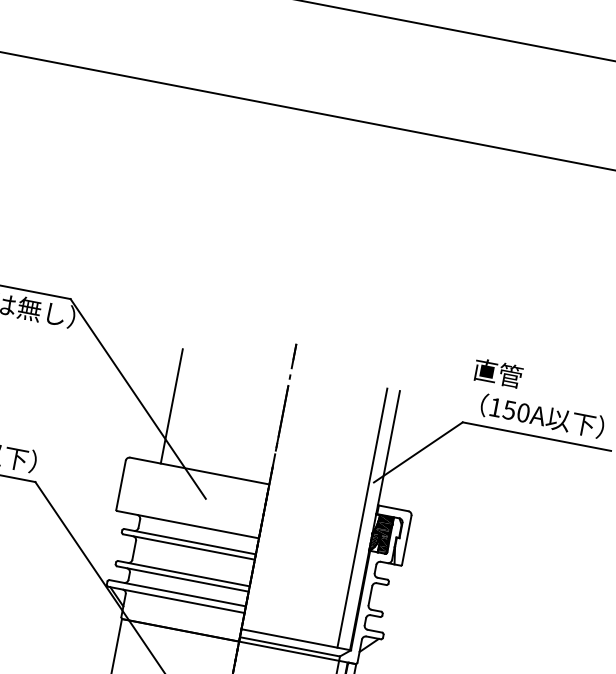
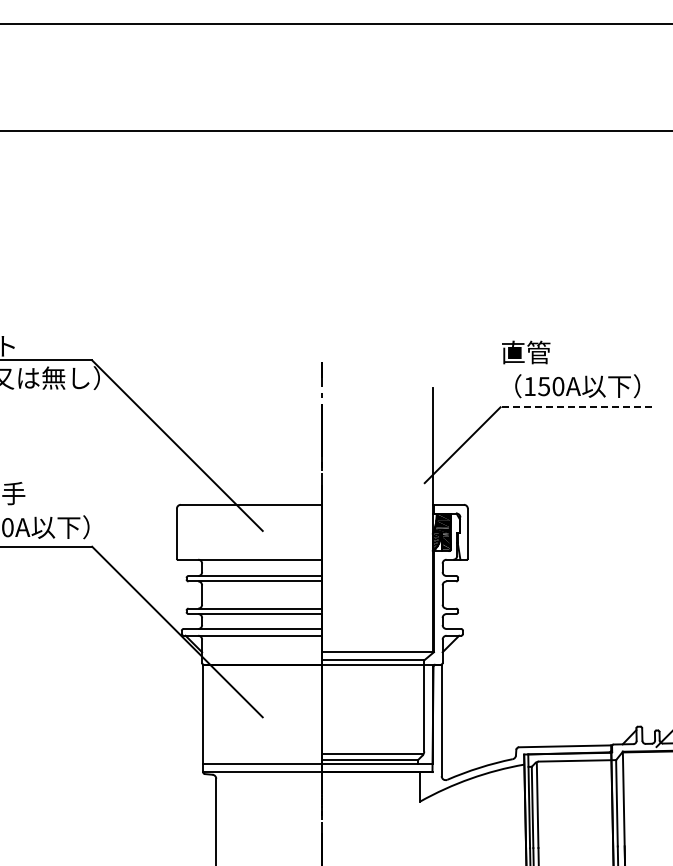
line: (171, 406) -> (211, 446), removed
line: (537, 436) -> (576, 407), solid -> dashed
line: (362, 518) -> (420, 520), removed

